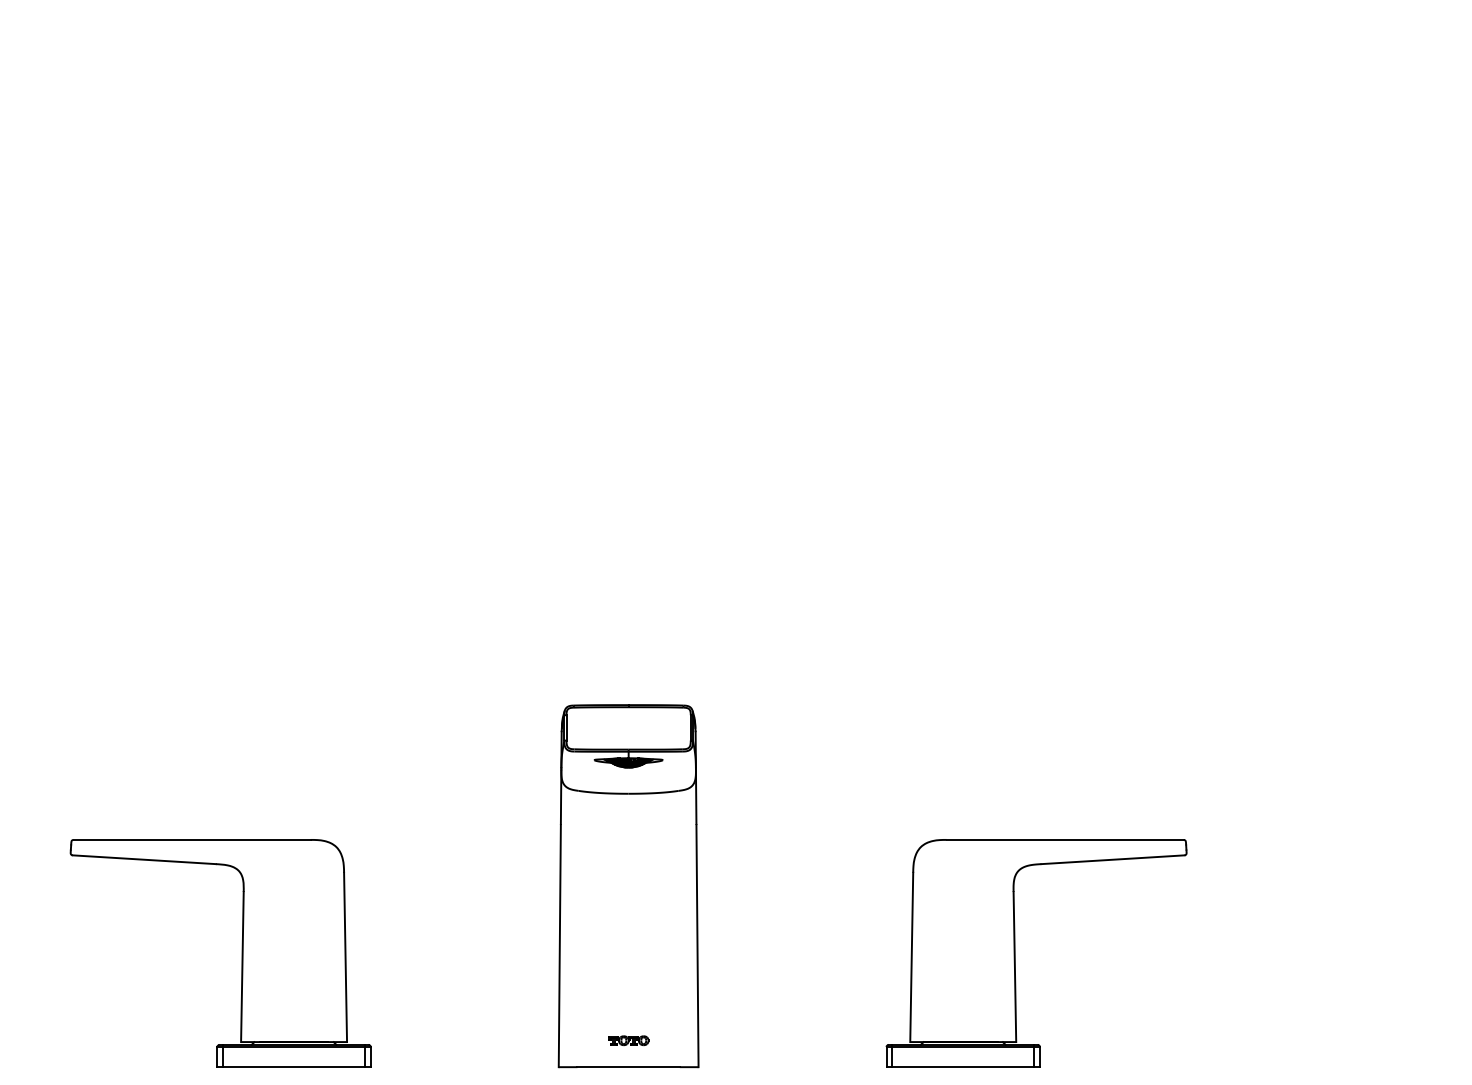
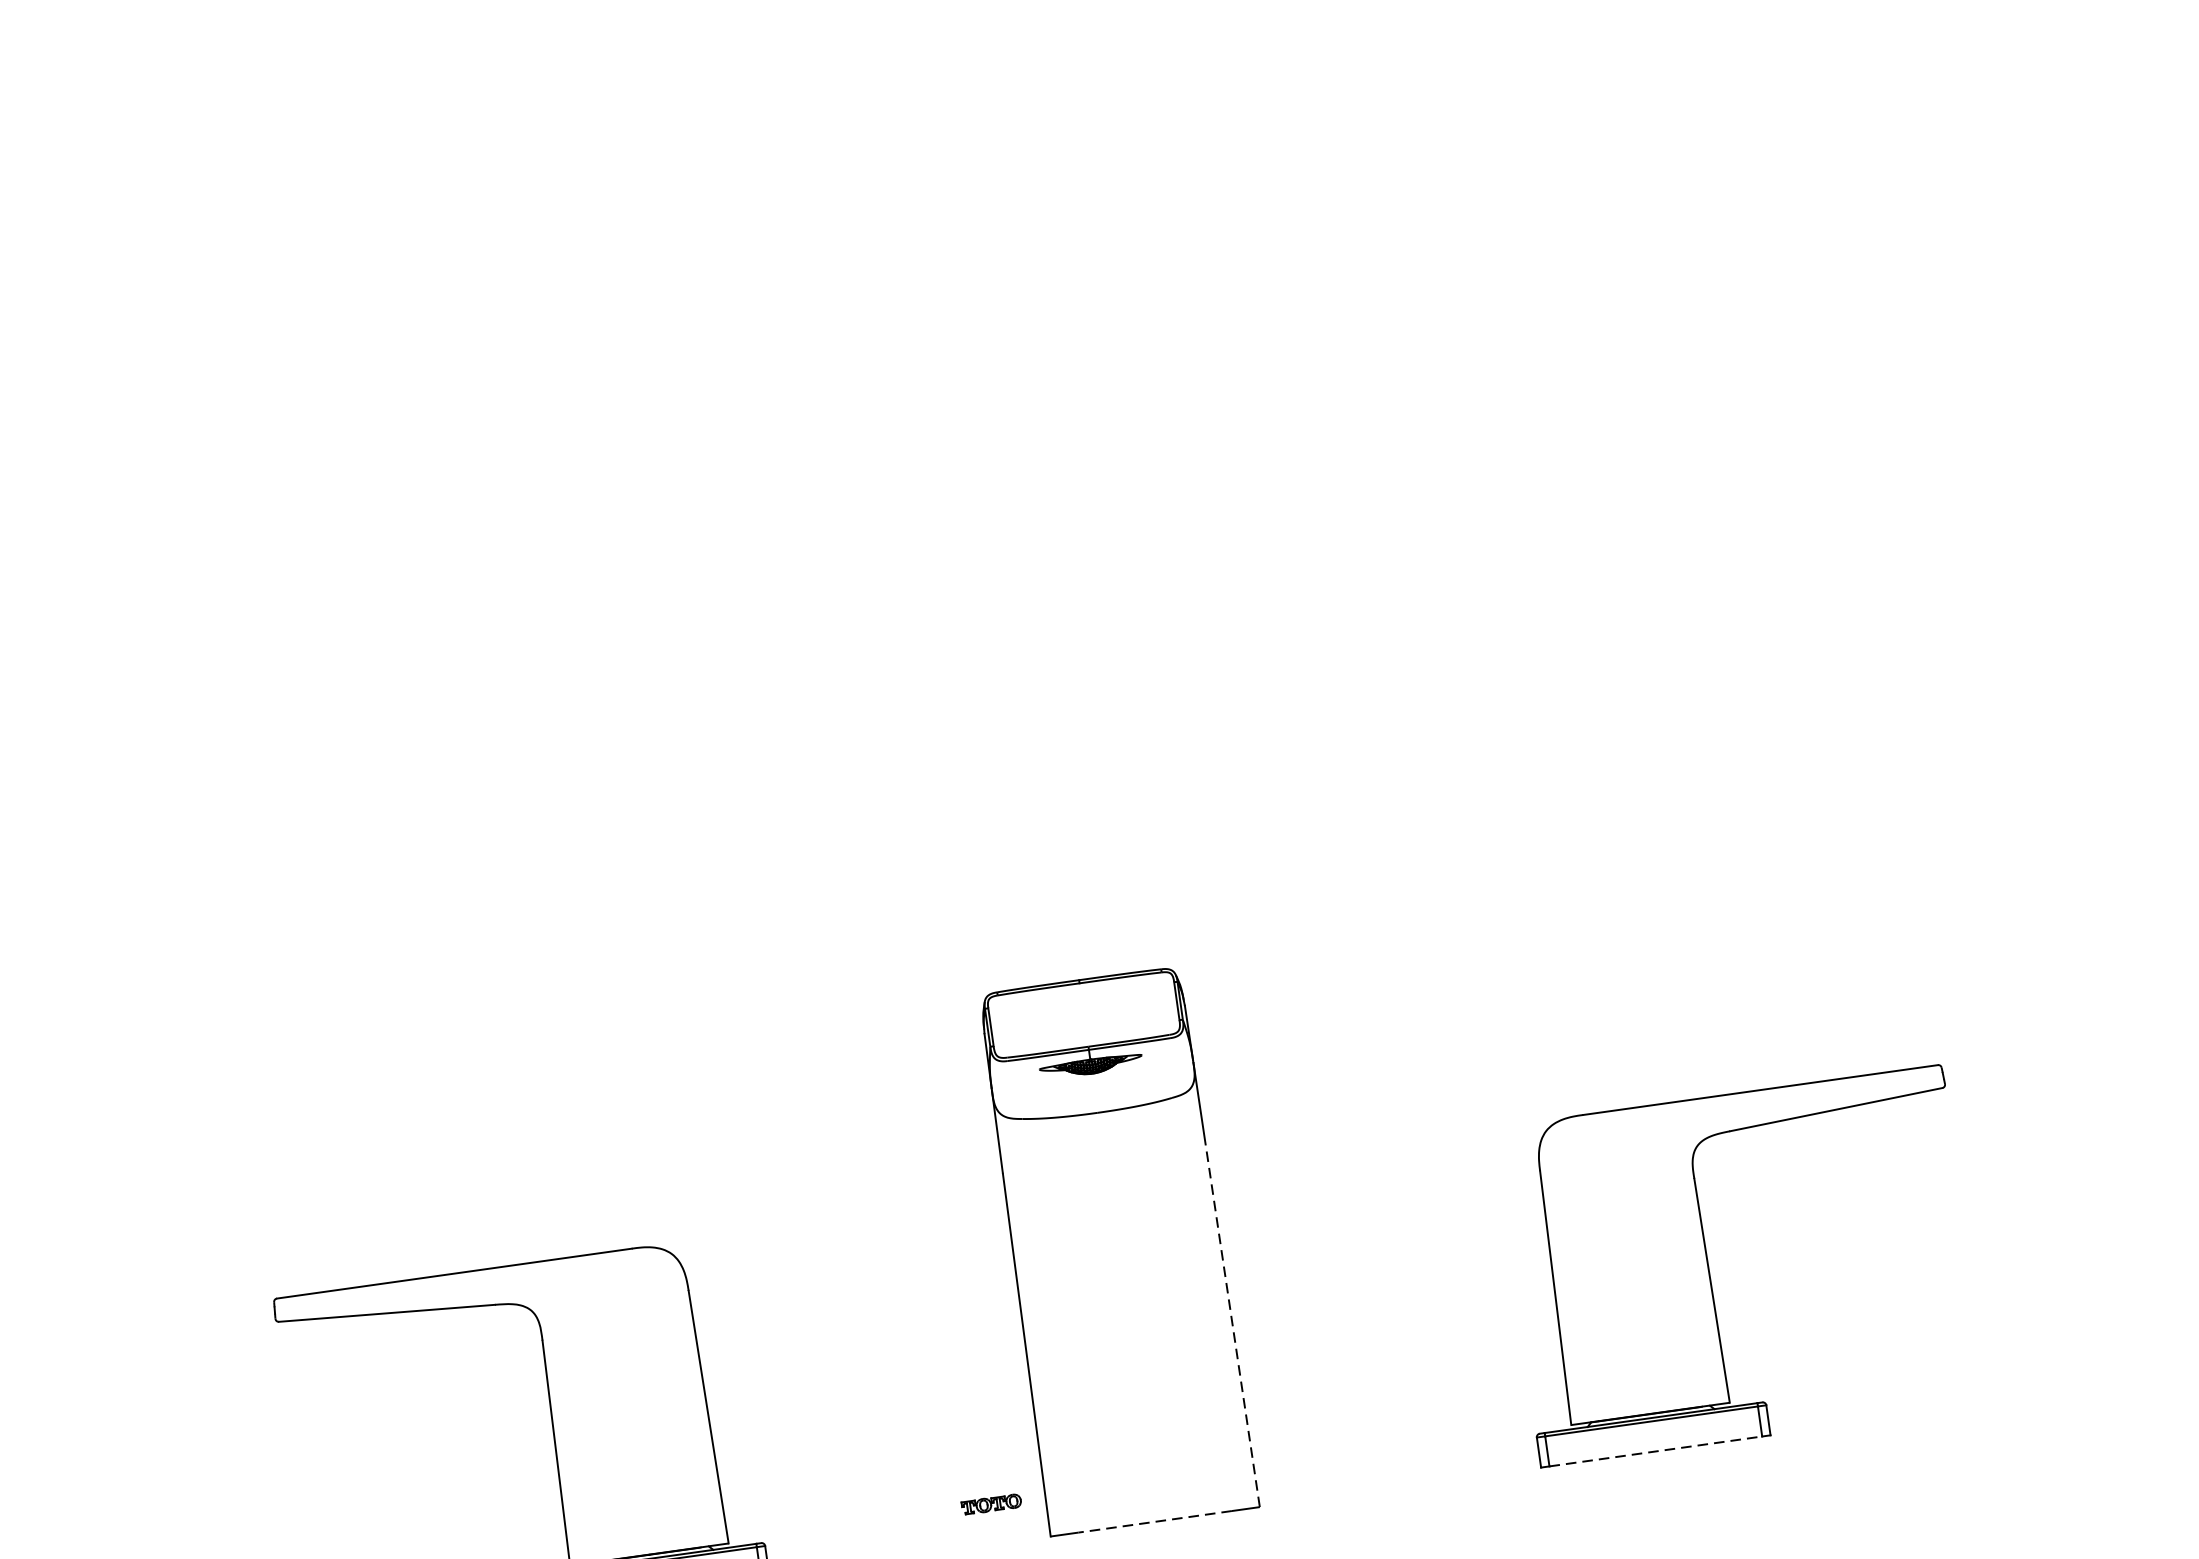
line: (697, 945) -> (1232, 1325), solid -> dashed
part: (628, 1040) -> (990, 1504), moved
line: (628, 1067) -> (1155, 1522), solid -> dashed
line: (963, 1067) -> (1656, 1451), solid -> dashed

